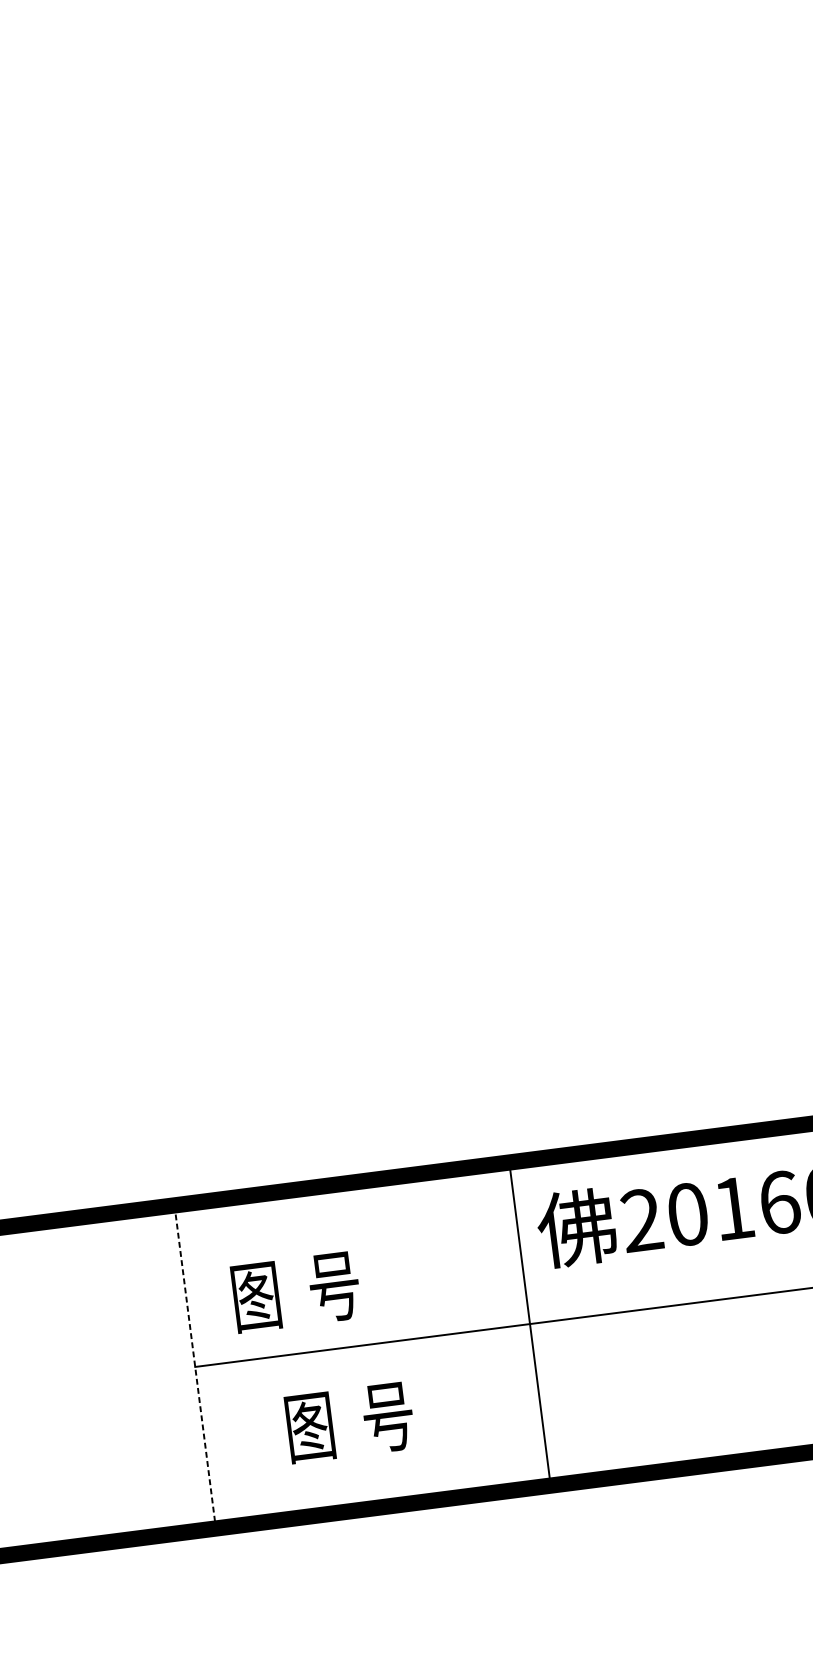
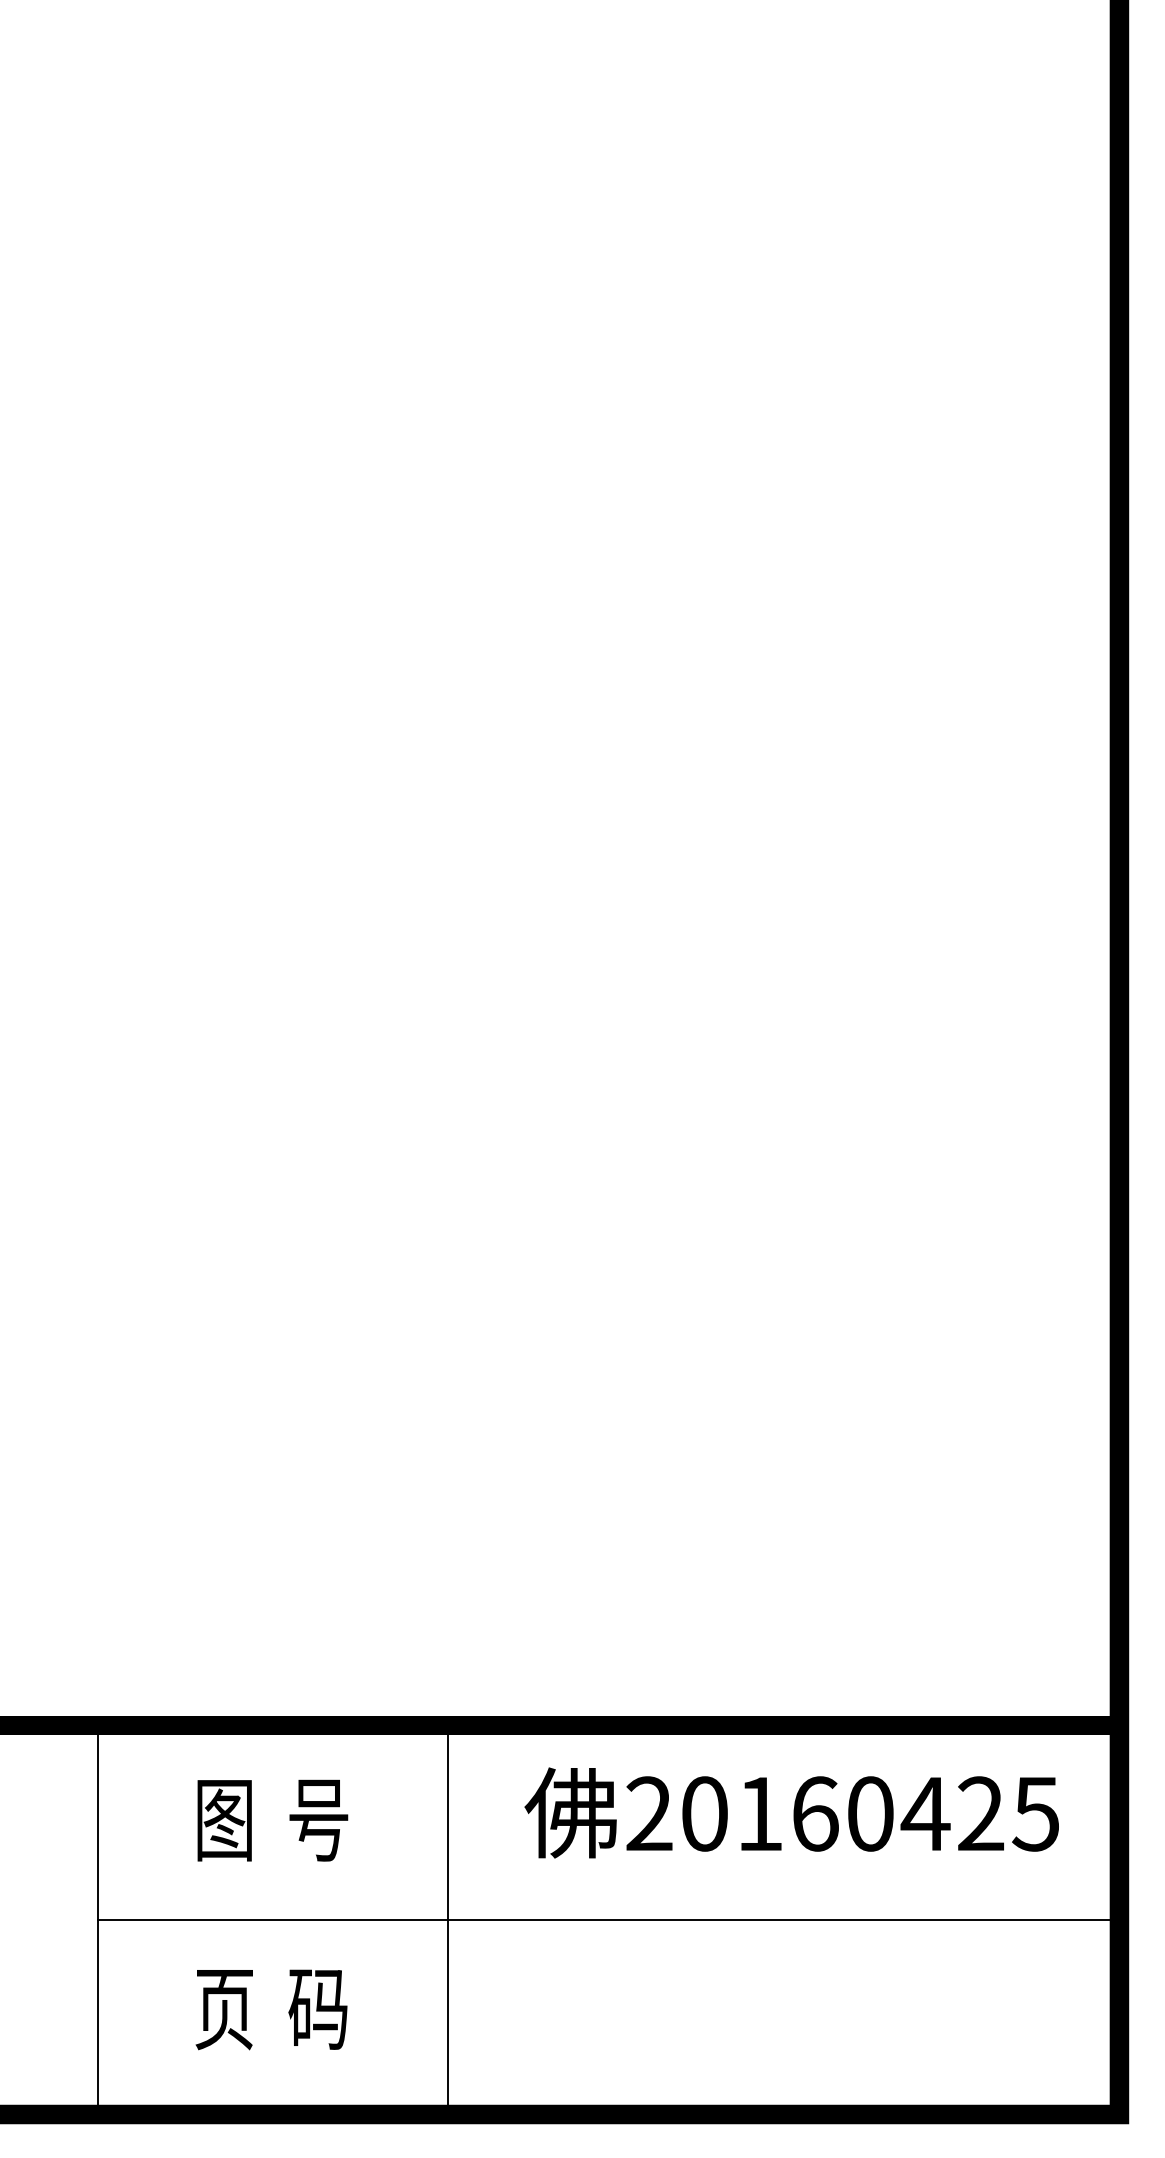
text: (296, 1292) -> (272, 1820), moved
line: (529, 1323) -> (447, 1919), moved
line: (195, 1366) -> (97, 1919), dashed -> solid
text: (349, 1422) -> (271, 2009), 图  号 -> 页  码

